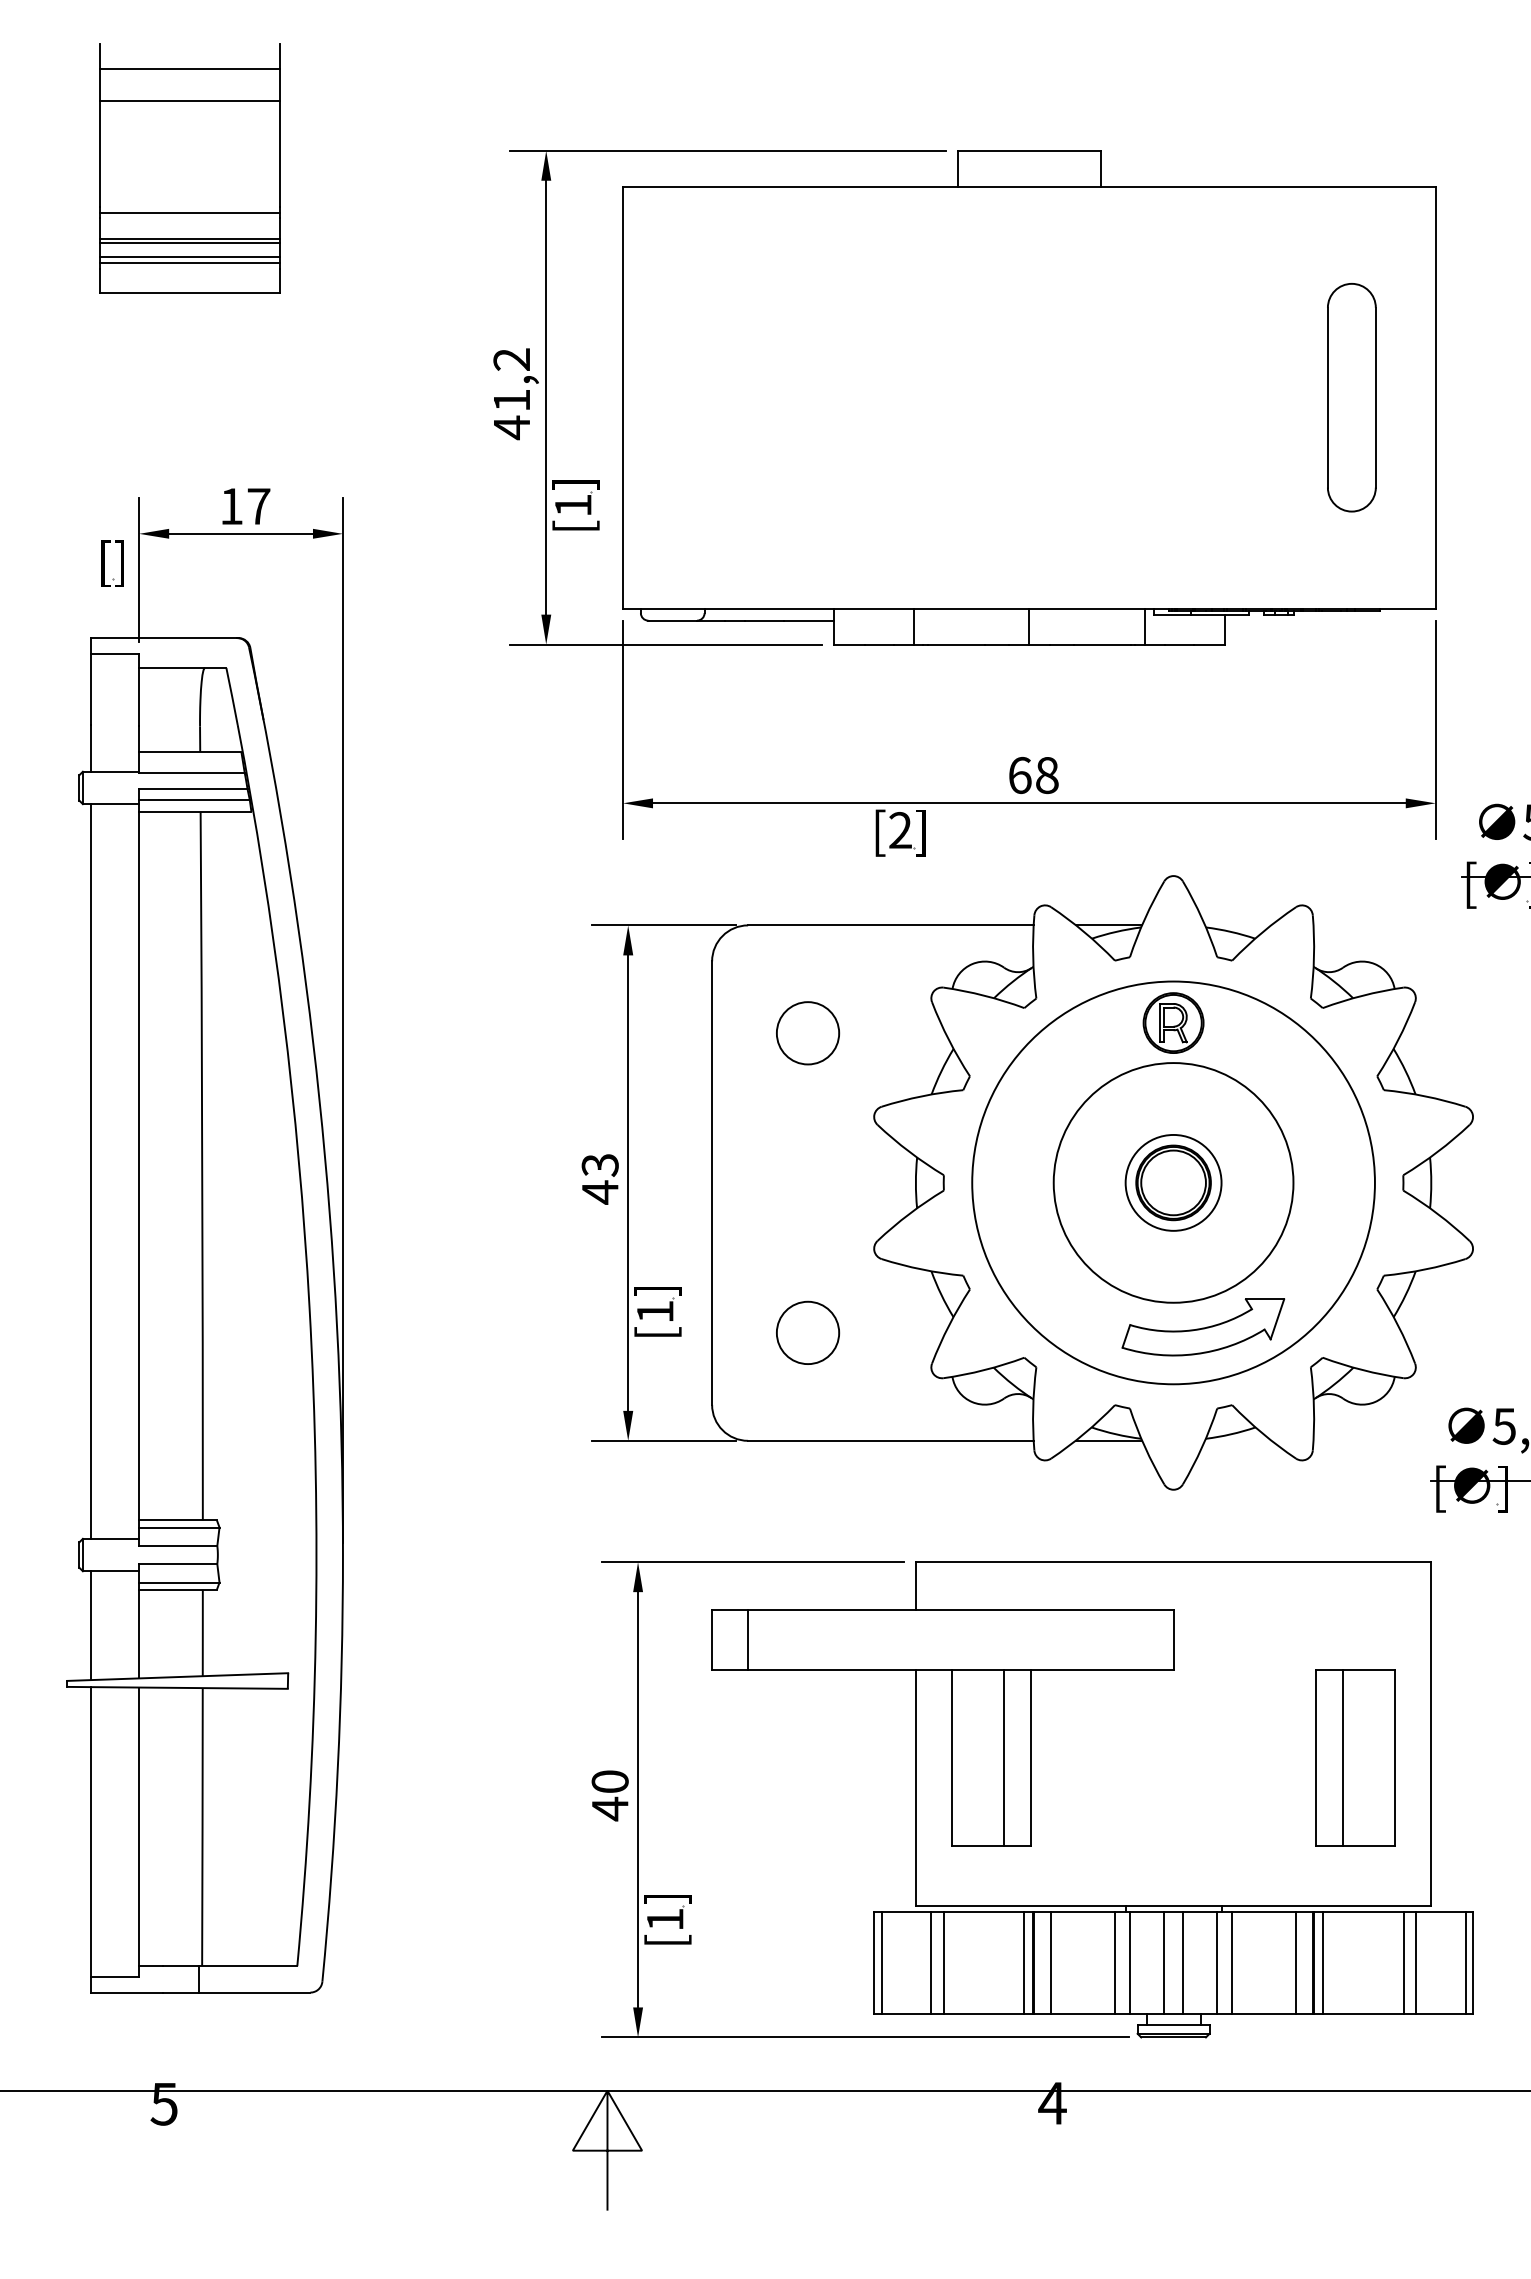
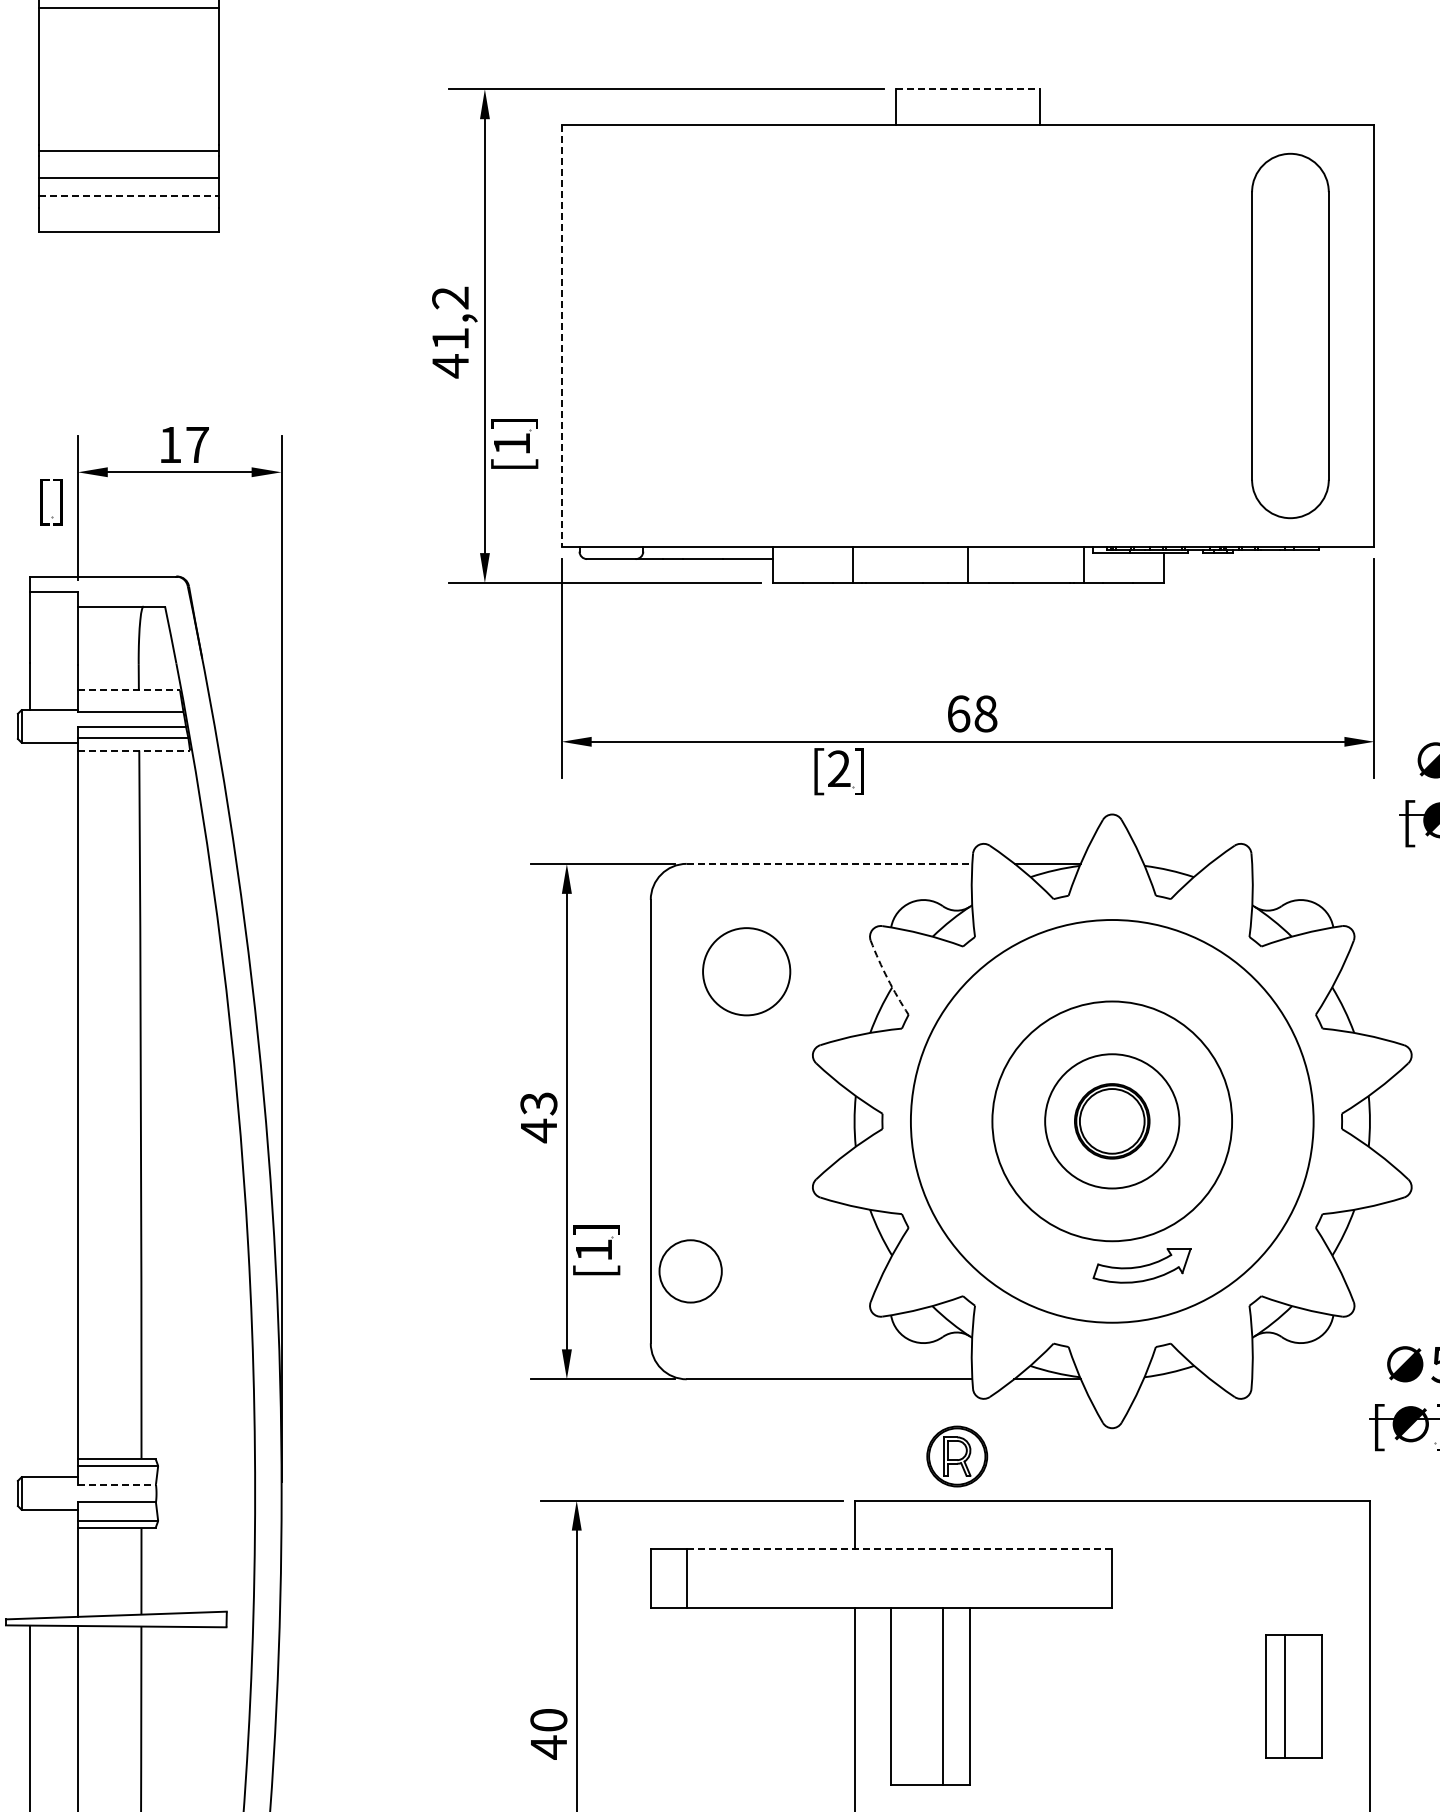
line: (190, 100) -> (129, 38), removed
line: (1029, 150) -> (968, 88), solid -> dashed
line: (190, 243) -> (129, 181), removed
line: (190, 257) -> (129, 195), solid -> dashed
line: (190, 263) -> (129, 201), removed
line: (623, 397) -> (562, 335), solid -> dashed
part: (1351, 397) -> (1290, 335), size x1.6
line: (190, 751) -> (129, 689), solid -> dashed
line: (195, 812) -> (134, 750), solid -> dashed
line: (890, 925) -> (829, 863), solid -> dashed
part: (1173, 1022) -> (957, 1455), moved
circle: (807, 1033) -> (746, 971), size x1.4
arc: (949, 1040) -> (888, 978), solid -> dashed
line: (91, 1171) -> (30, 1109), removed
circle: (1173, 1182) -> (1112, 1120), size x1.4
part: (1203, 1327) -> (1142, 1265), size x0.6
circle: (808, 1332) -> (691, 1270), moved
line: (178, 1546) -> (117, 1484), solid -> dashed
line: (960, 1610) -> (899, 1548), solid -> dashed
line: (91, 1625) -> (30, 1563), removed
part: (1355, 1757) -> (1294, 1695), size x0.7

